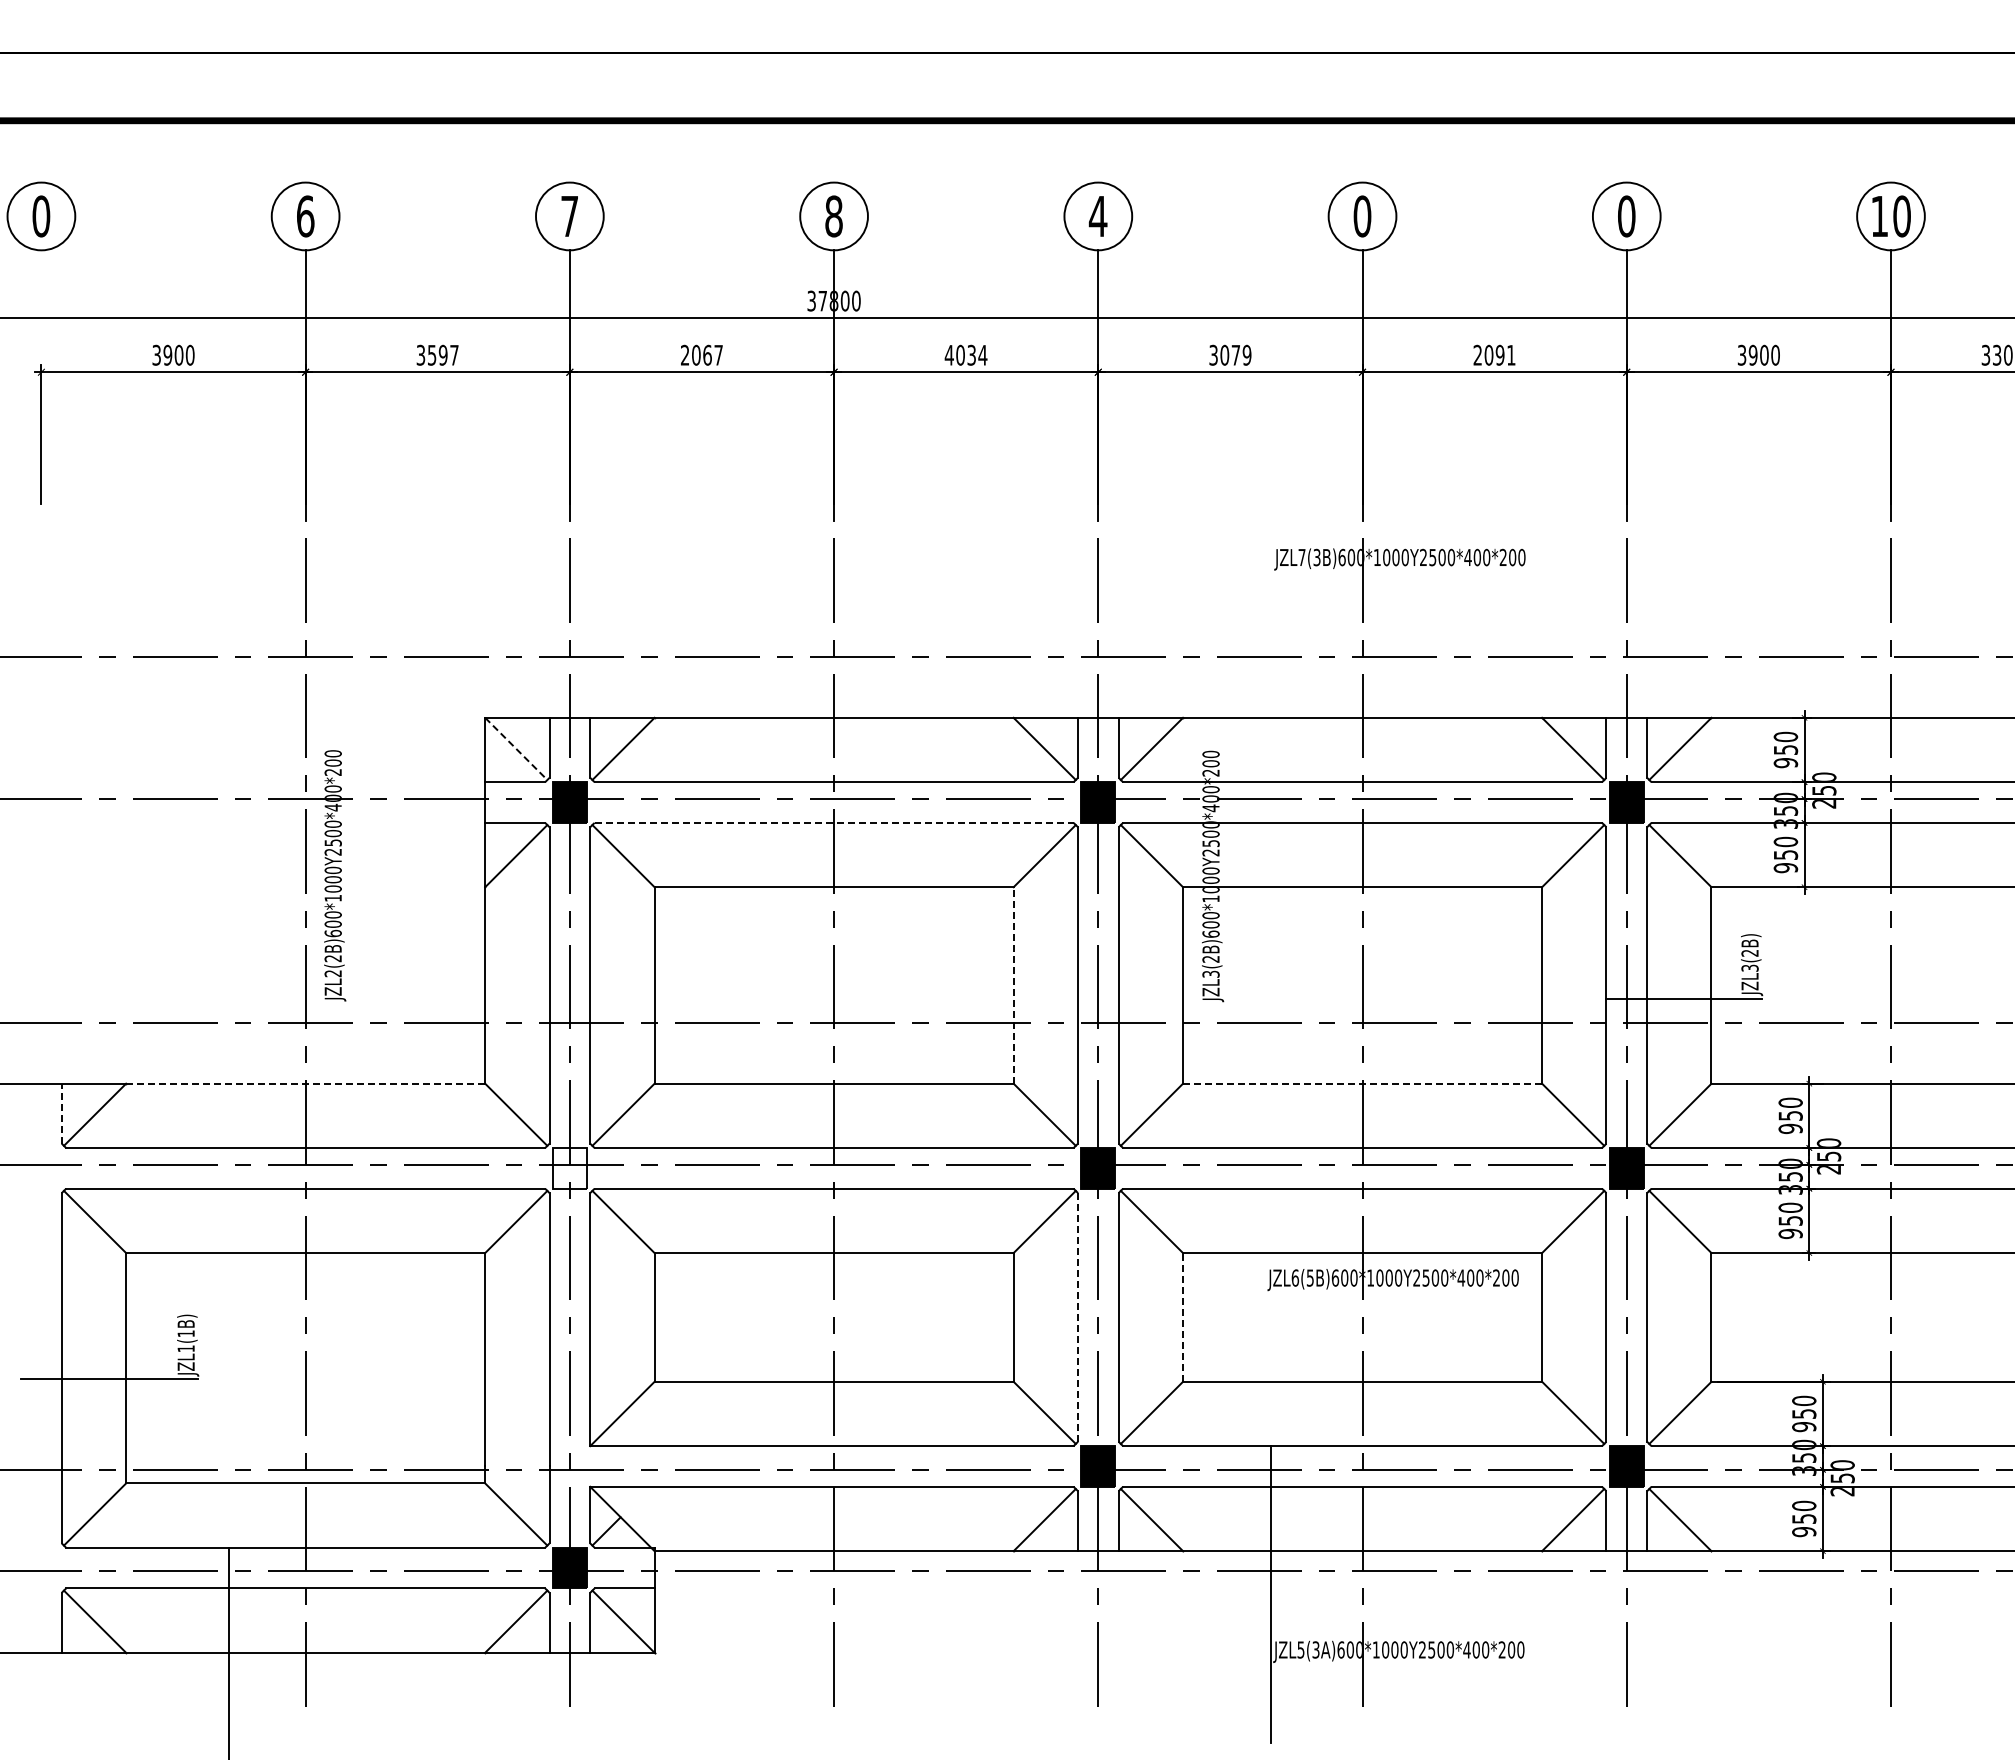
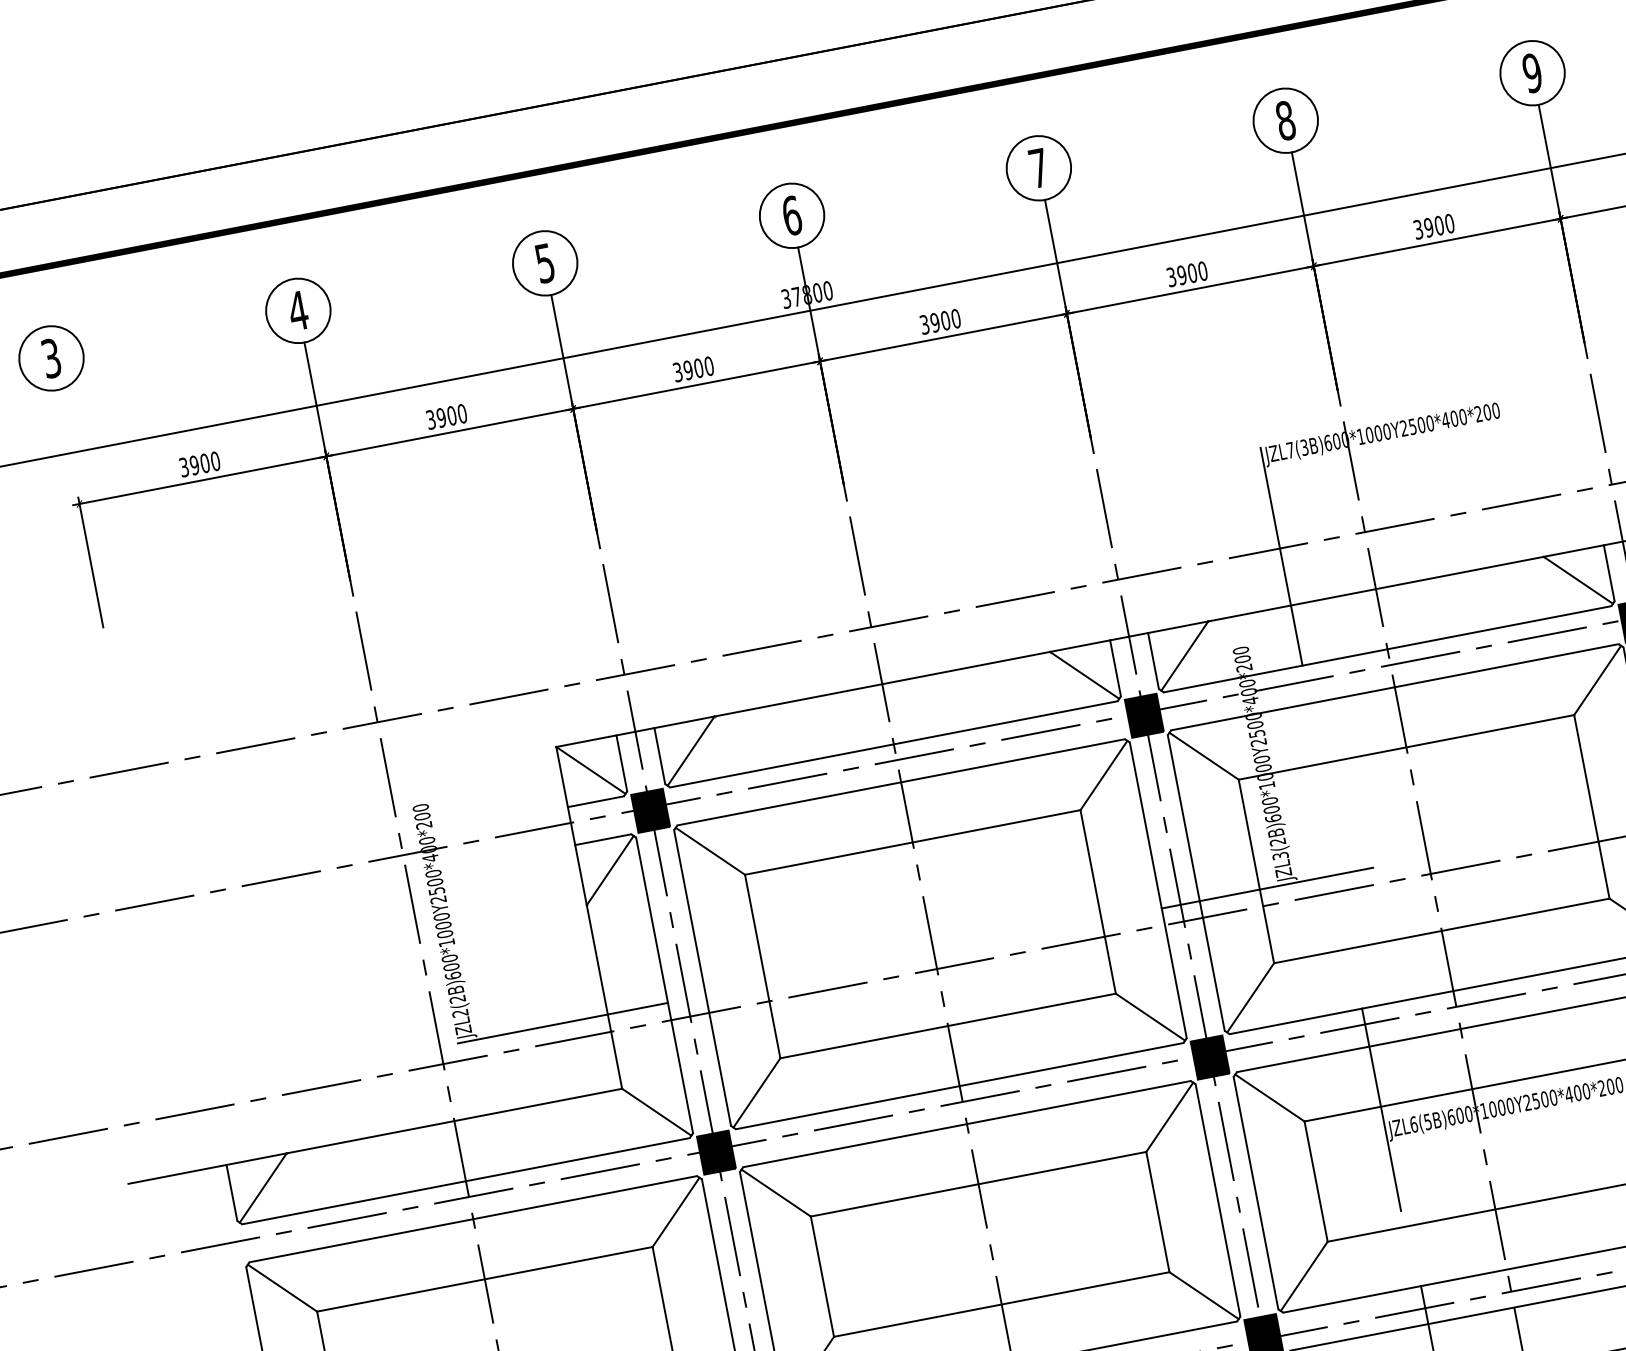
text: (41, 216) -> (51, 358), 0 -> 3
text: (305, 216) -> (298, 310), 6 -> 4
text: (569, 216) -> (544, 263), 7 -> 5
text: (833, 216) -> (791, 215), 8 -> 6
text: (1097, 216) -> (1038, 168), 4 -> 7
text: (1362, 216) -> (1285, 120), 0 -> 8
text: (1626, 216) -> (1532, 73), 0 -> 9
text: (442, 354) -> (451, 415), 3597 -> 3900
text: (702, 354) -> (693, 368), 2067 -> 3900
text: (965, 354) -> (939, 321), 4034 -> 3900
text: (1235, 354) -> (1191, 272), 3079 -> 3900
text: (1494, 354) -> (1433, 225), 2091 -> 3900
line: (1271, 665) -> (1281, 556), added
line: (516, 748) -> (591, 770), dashed -> solid
line: (834, 822) -> (901, 781), dashed -> solid
line: (1013, 984) -> (1097, 901), dashed -> solid
line: (436, 1004) -> (562, 1023), added
line: (1190, 1004) -> (1266, 887), added
line: (305, 1083) -> (454, 1120), dashed -> solid
line: (1362, 1083) -> (1441, 930), dashed -> solid
line: (61, 1113) -> (231, 1192), dashed -> solid
fill: (569, 1168) -> (716, 1152), added
line: (1264, 1256) -> (1381, 1110), added
line: (1078, 1316) -> (1218, 1199), dashed -> solid
line: (1183, 1316) -> (1316, 1180), dashed -> solid

